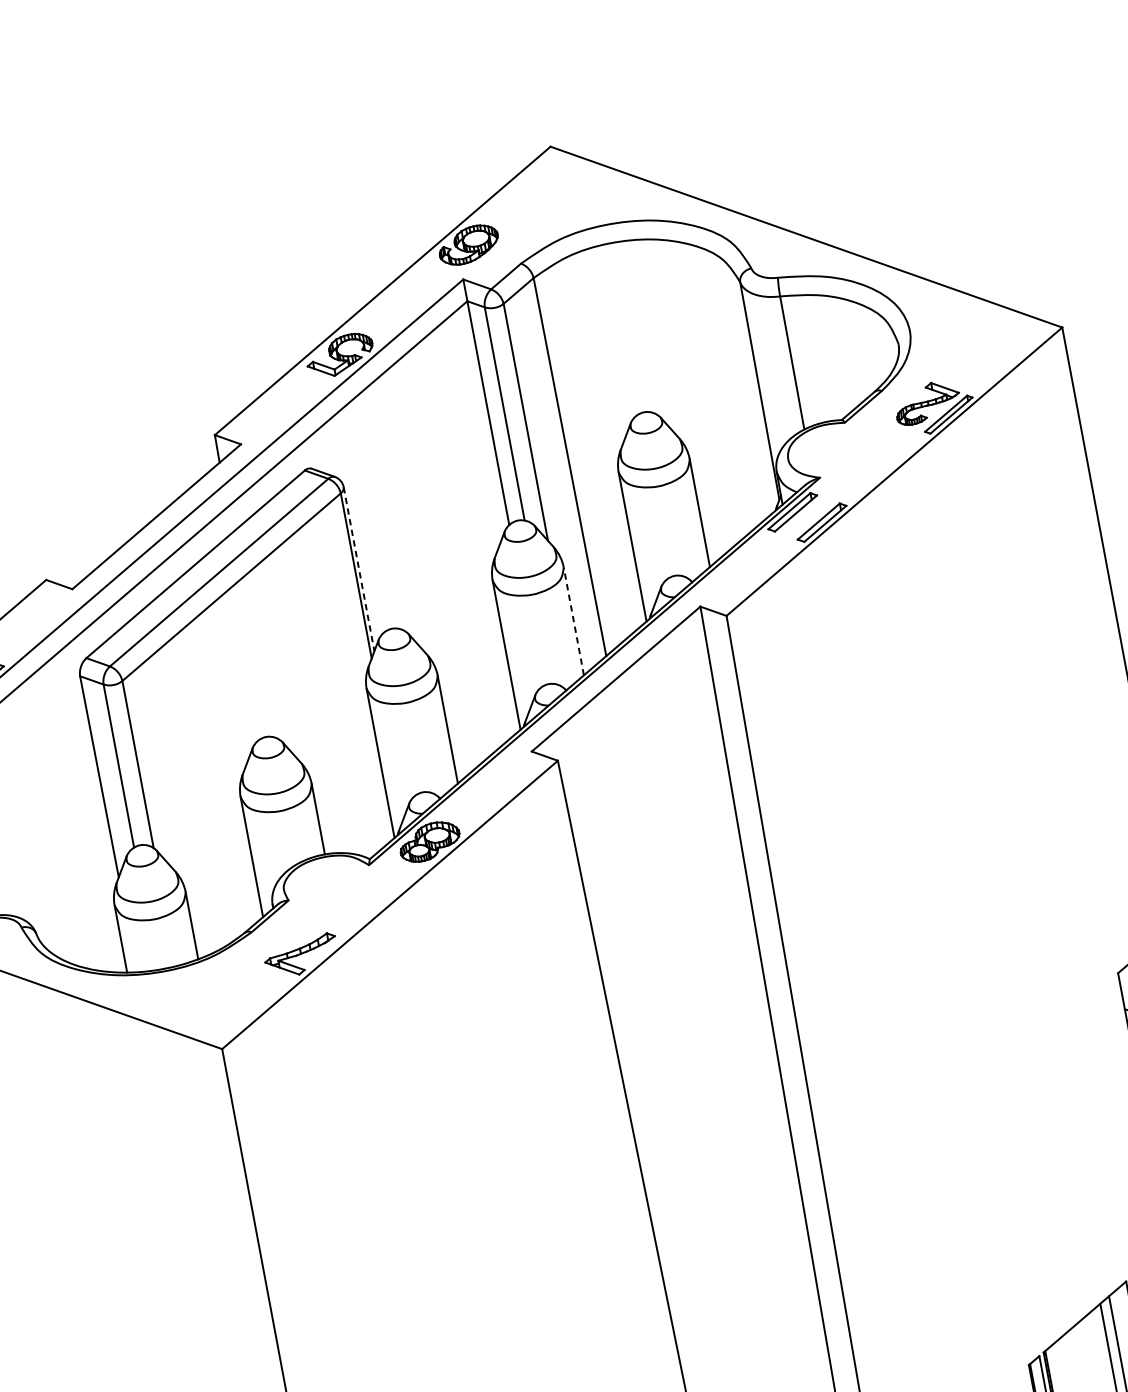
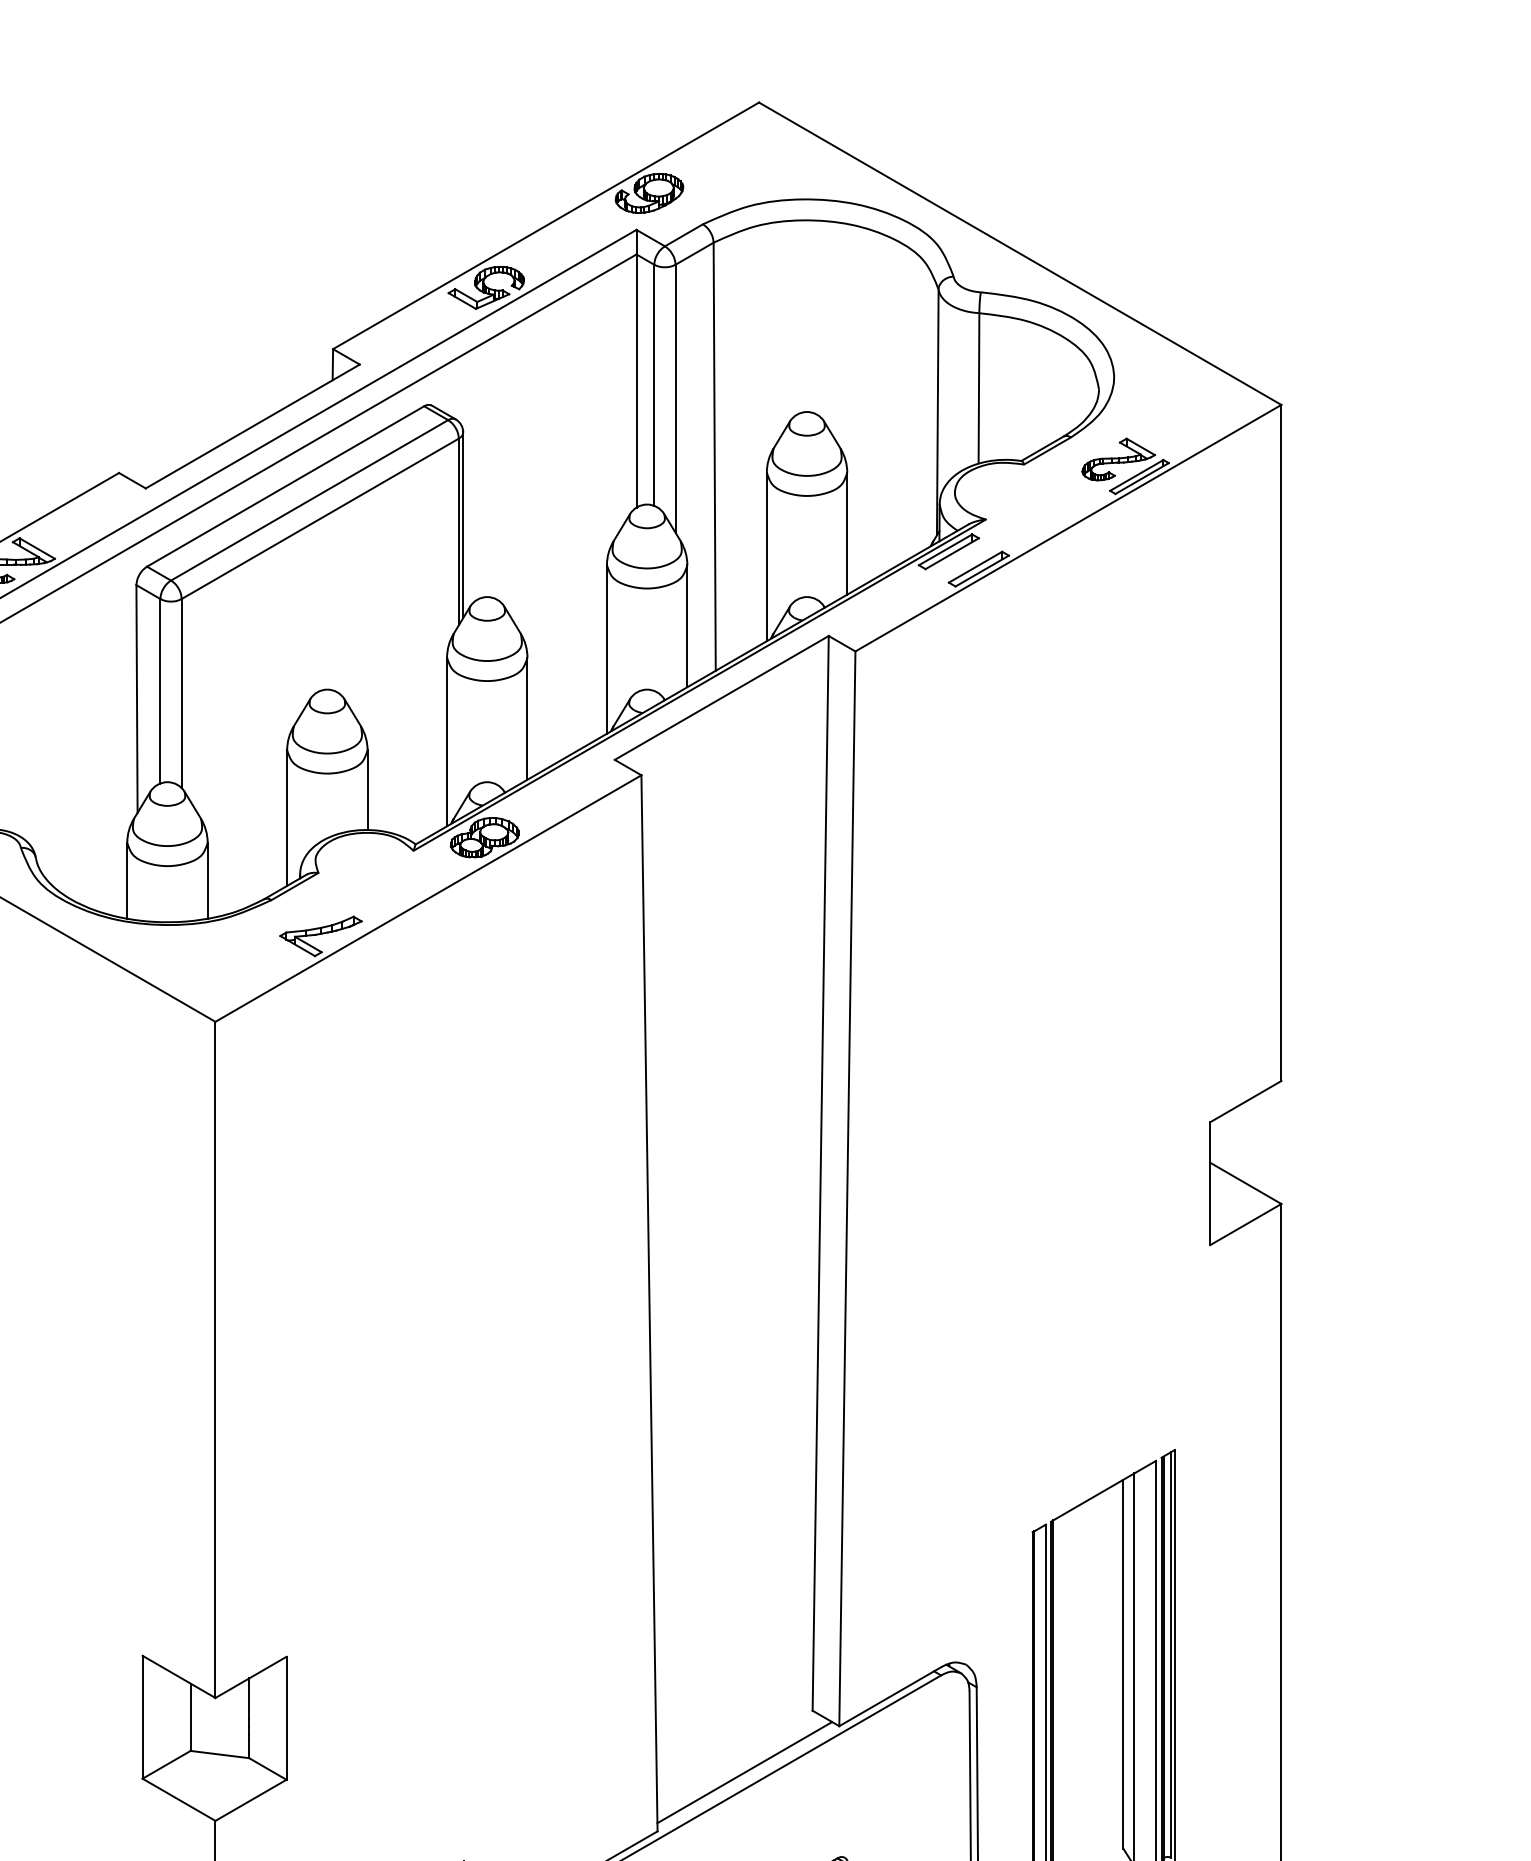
line: (359, 569) -> (463, 525), dashed -> solid
line: (574, 621) -> (687, 626), dashed -> solid

